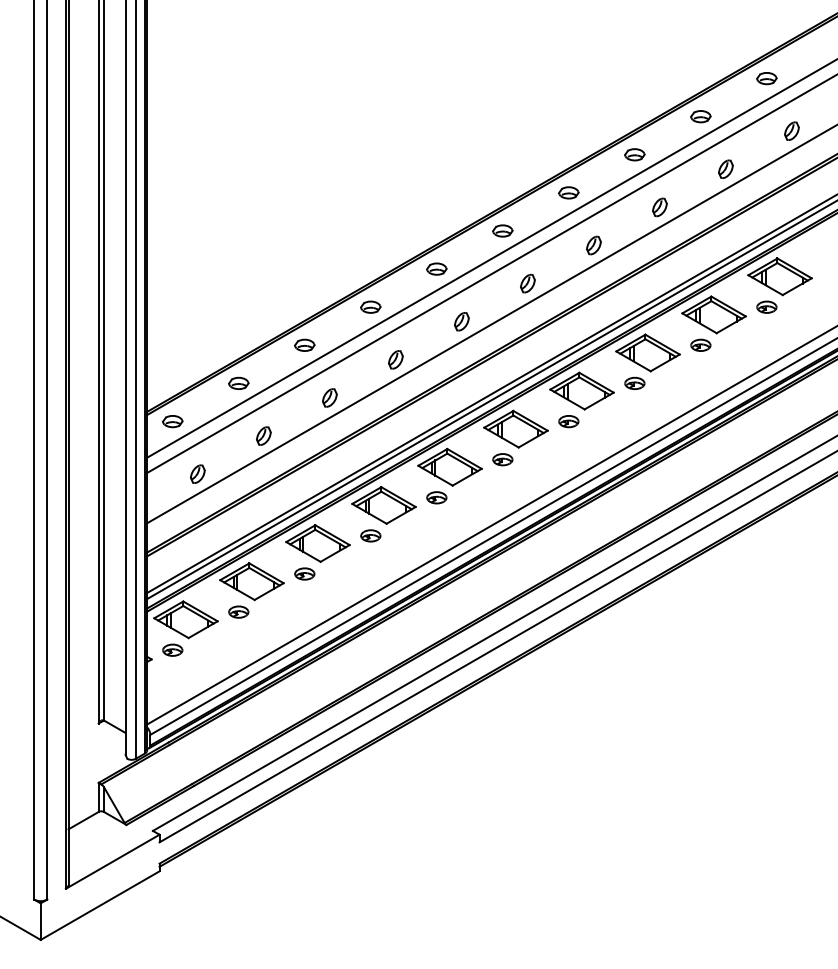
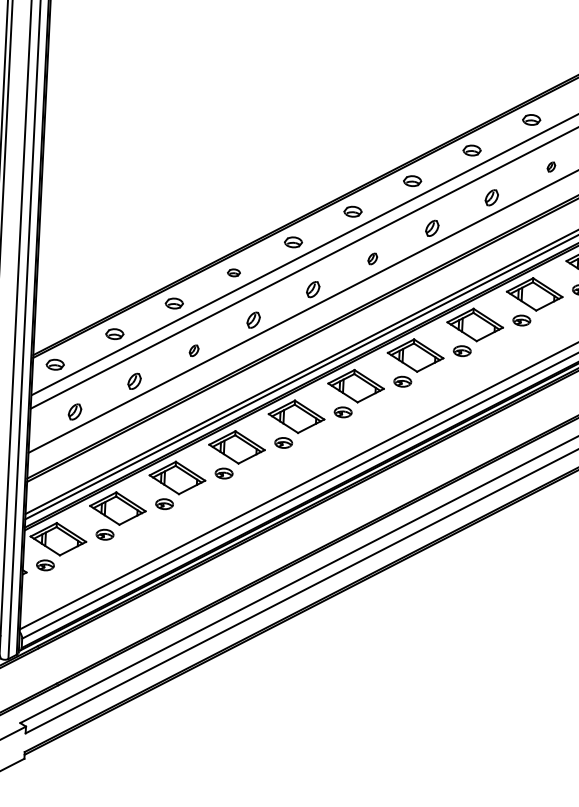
part: (725, 168) -> (551, 166), size x0.6
part: (527, 283) -> (372, 258), size x0.7
part: (370, 306) -> (233, 272), size x0.7
part: (329, 397) -> (193, 350), size x0.7

